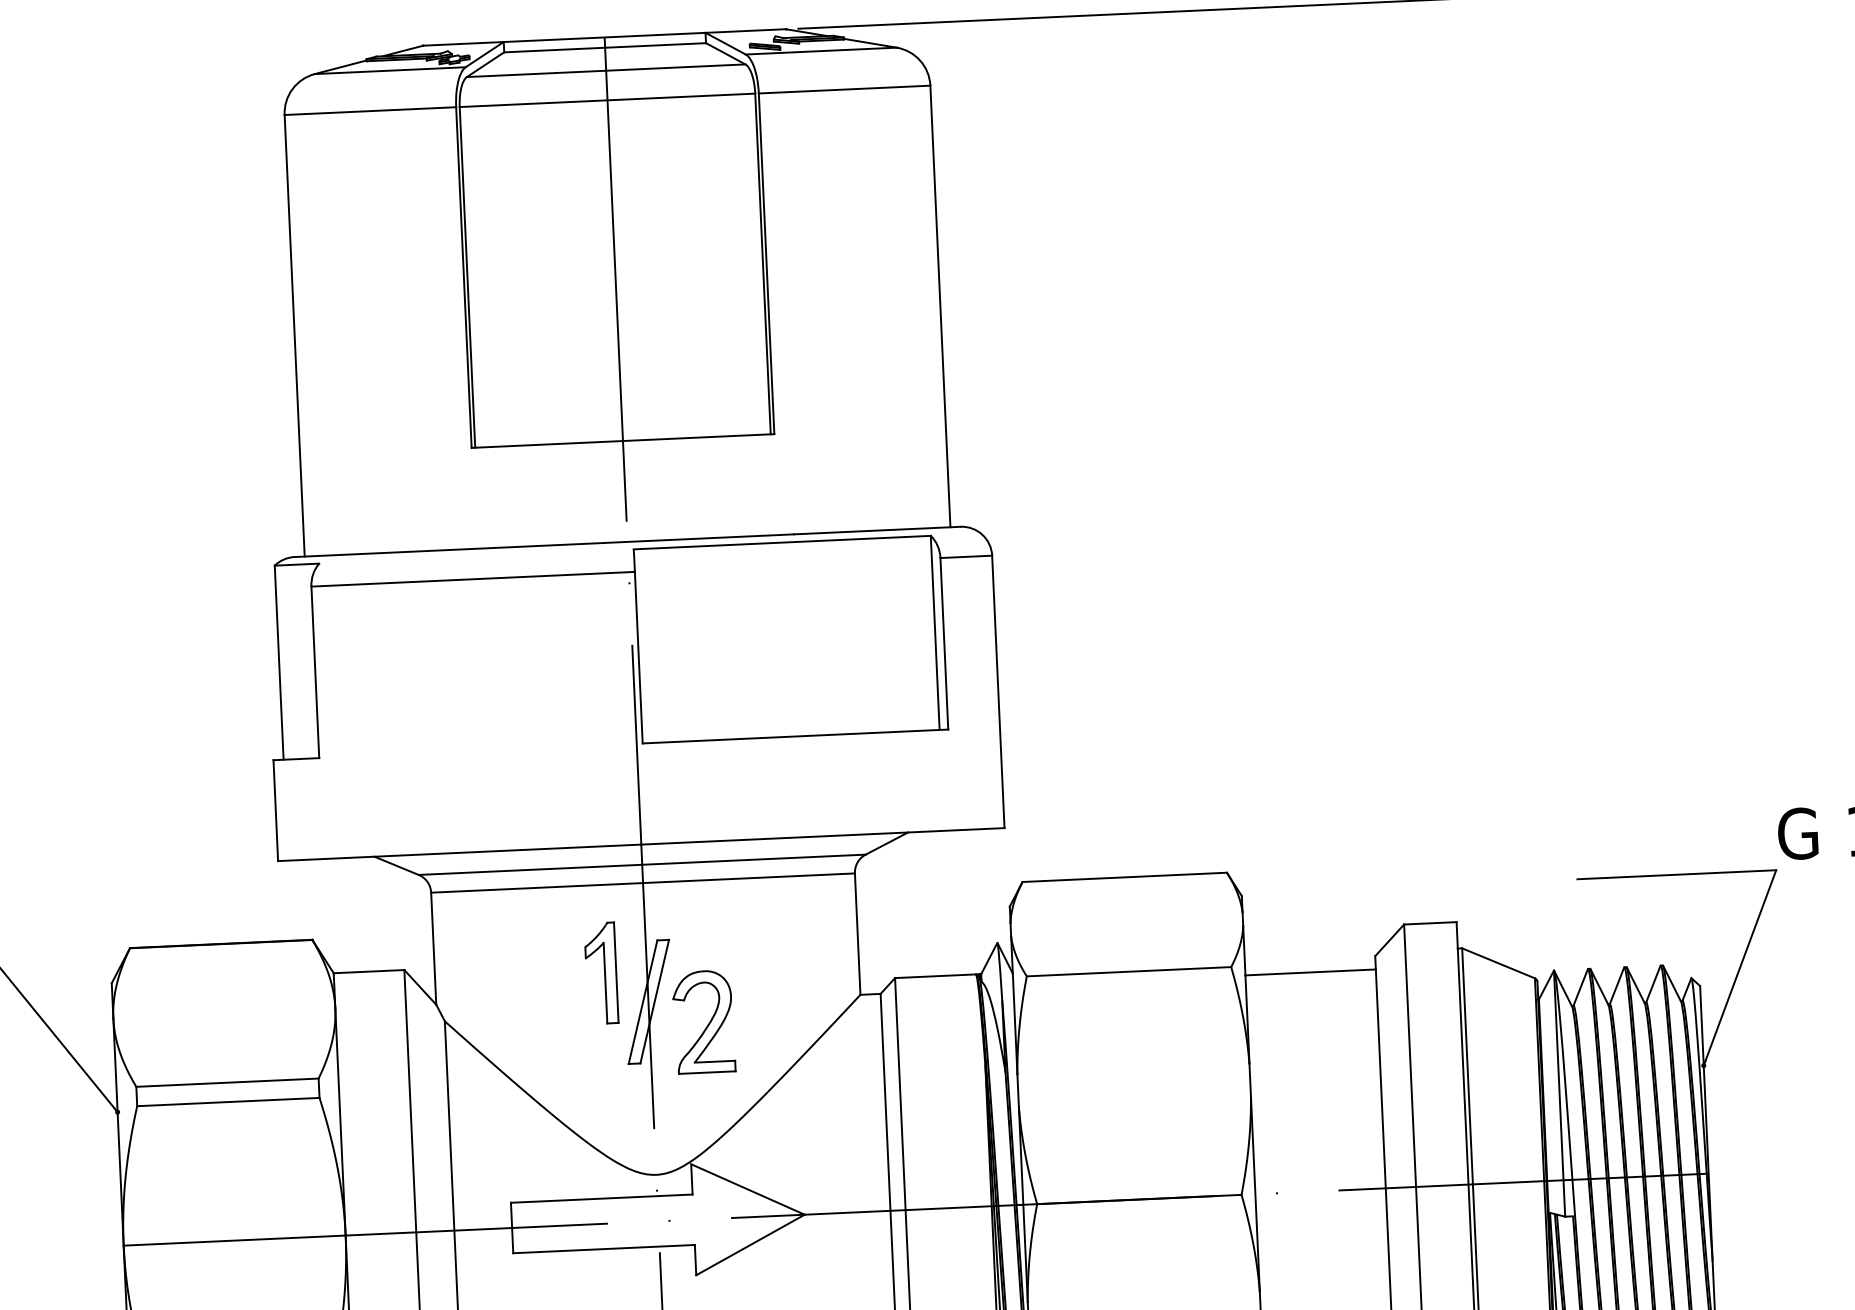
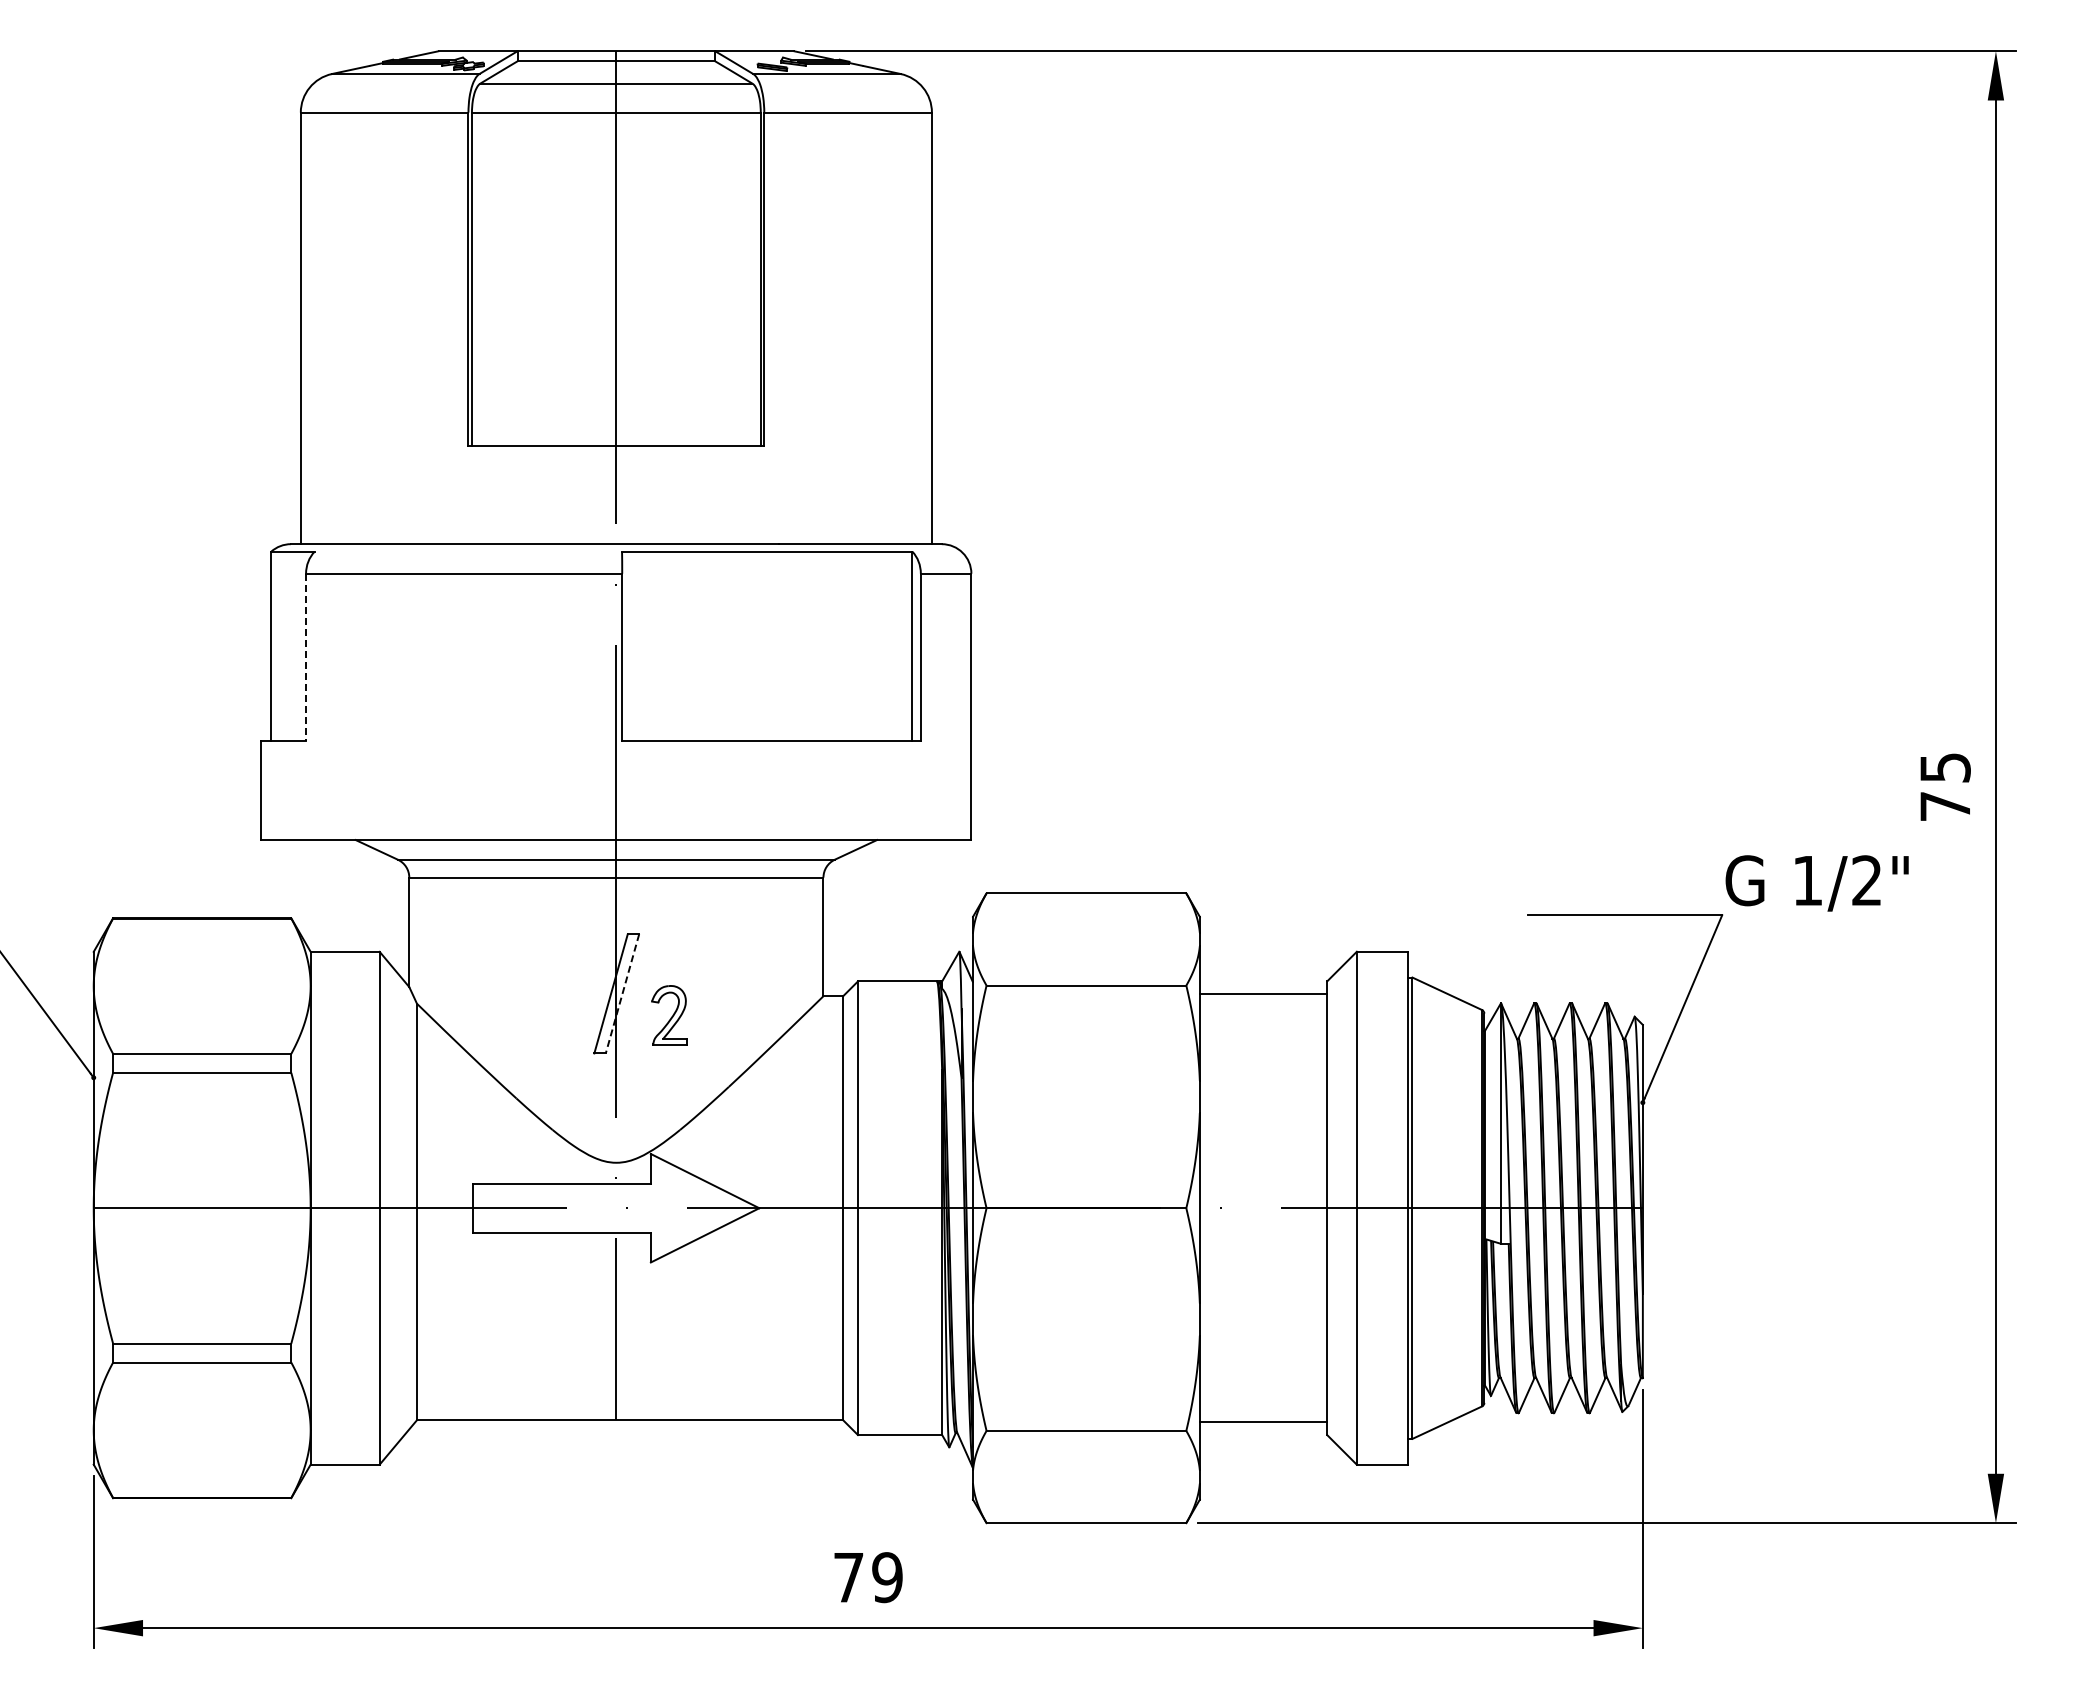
line: (315, 672) -> (306, 657), solid -> dashed
part: (601, 973) -> (571, 963), removed
line: (654, 1001) -> (622, 993), solid -> dashed
part: (702, 1021) -> (668, 1015), size x0.6

